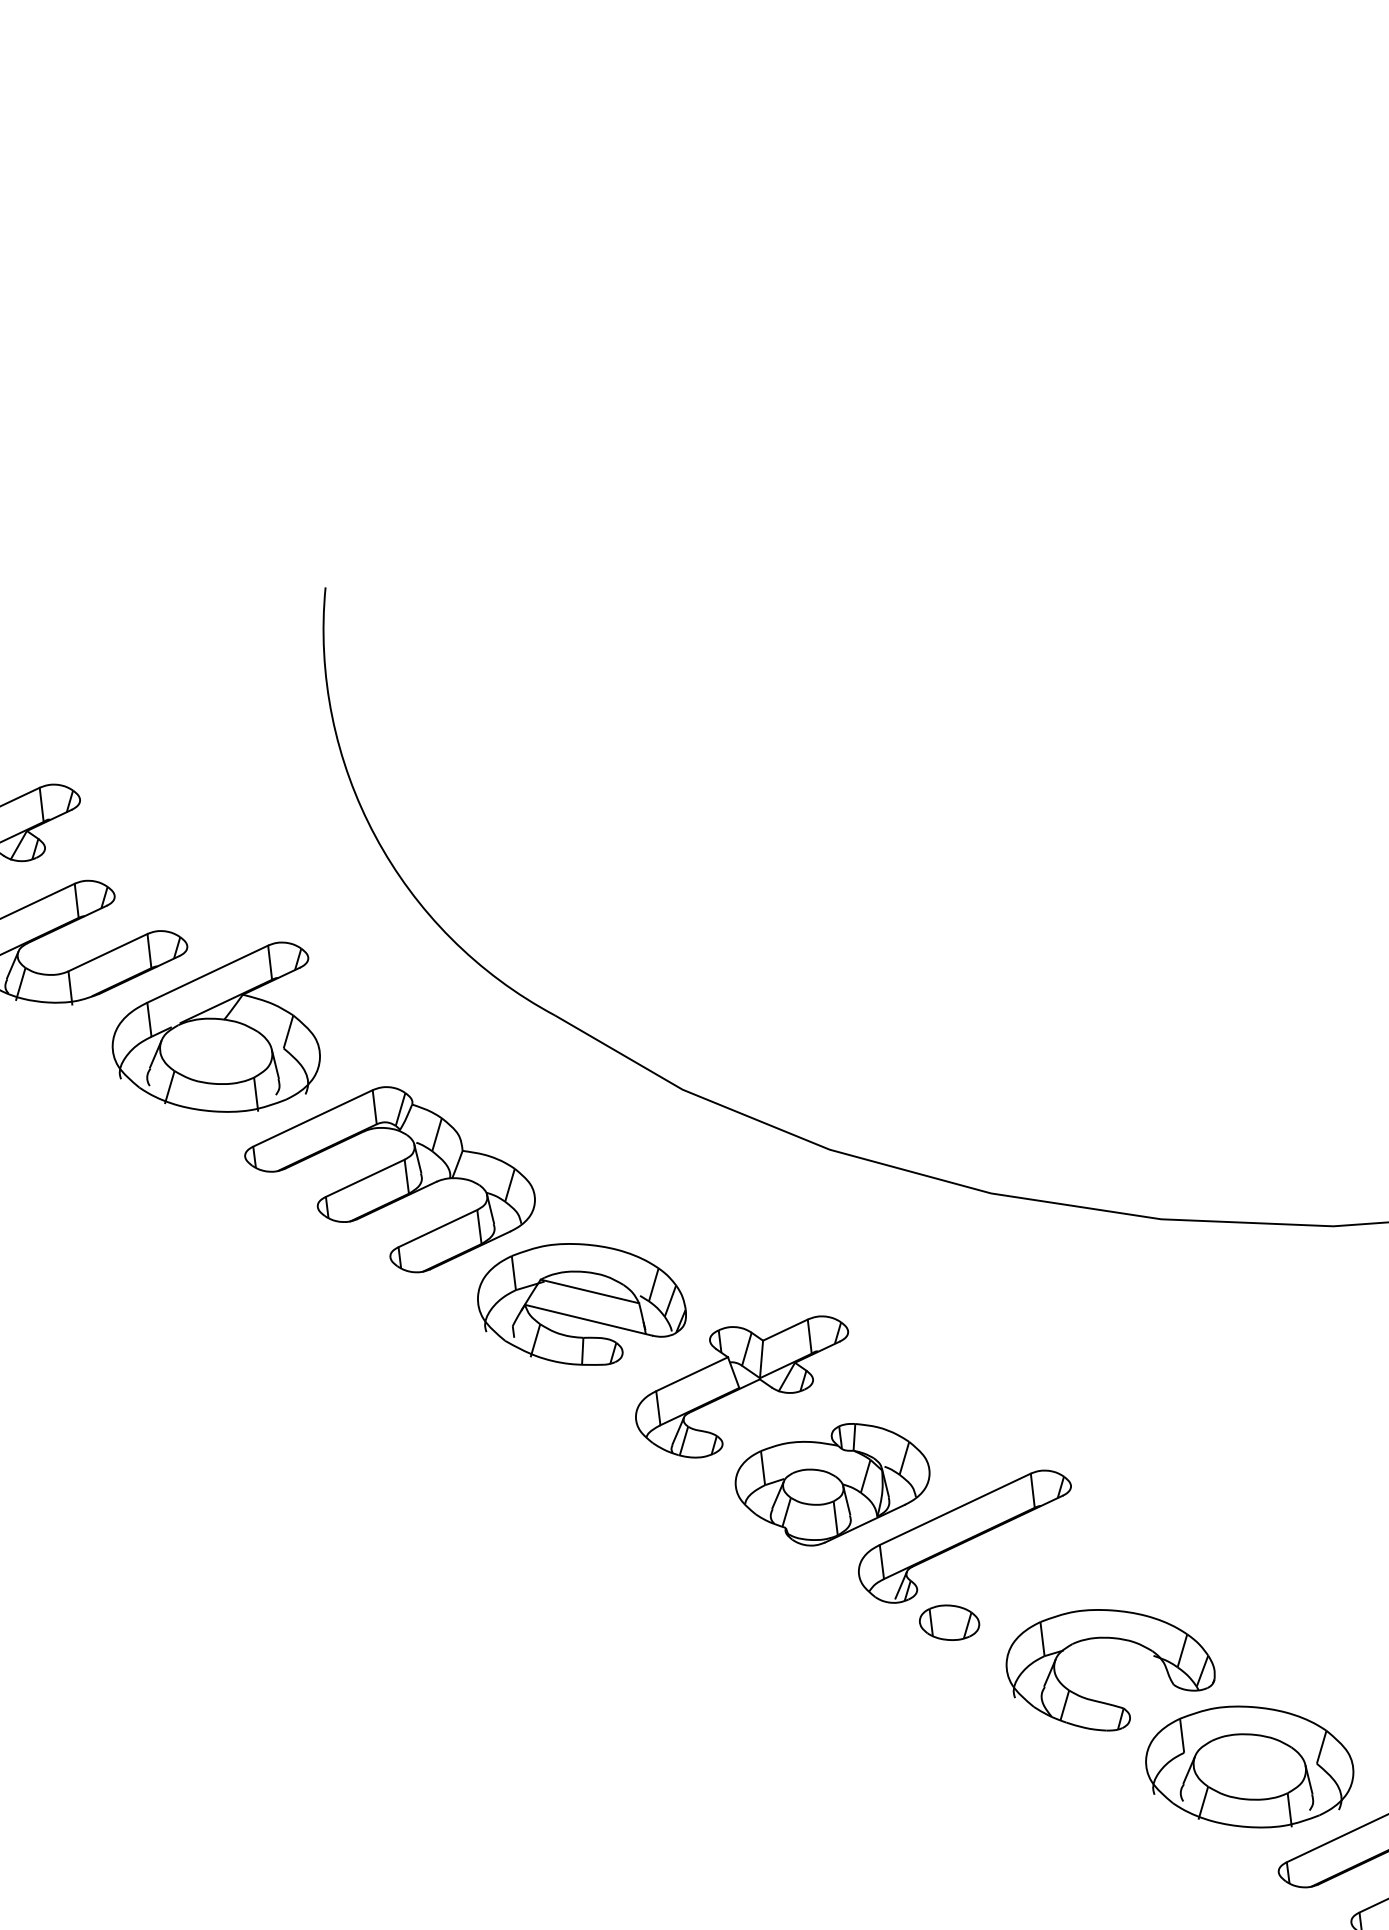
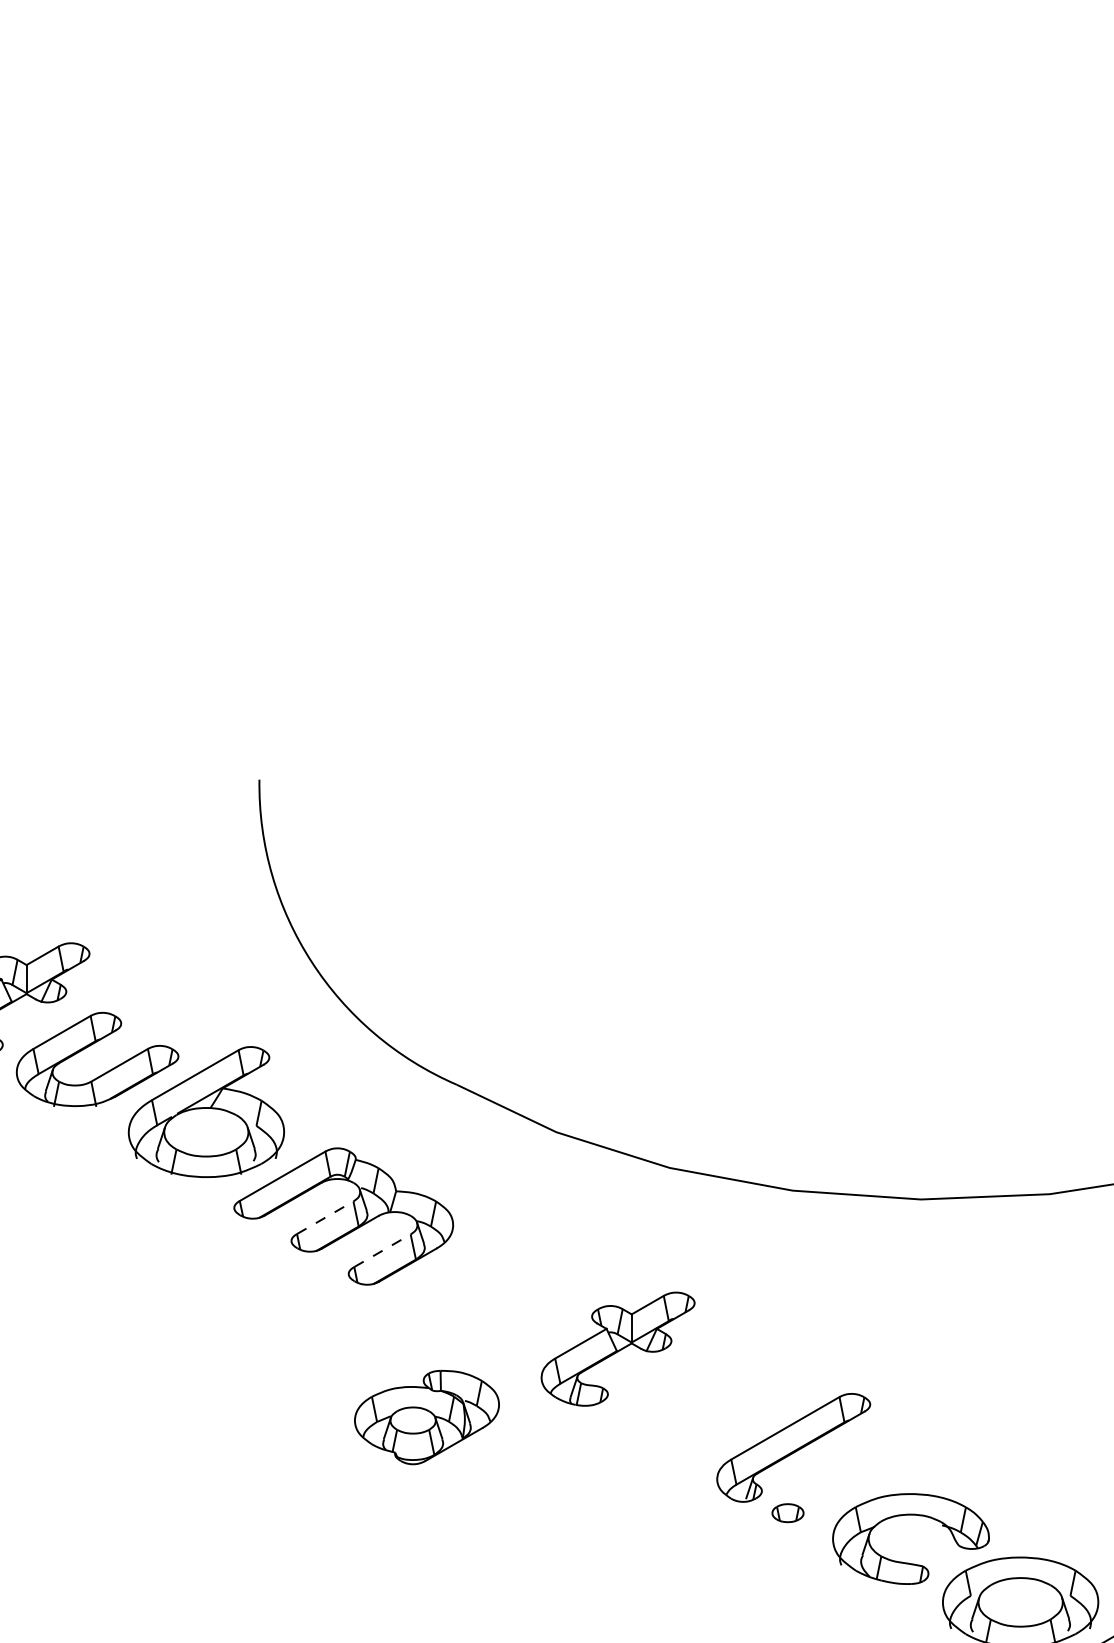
line: (365, 1178) -> (325, 1217), solid -> dashed
line: (437, 1228) -> (382, 1250), solid -> dashed
part: (581, 1304) -> (494, 1298), removed
part: (831, 1484) -> (426, 1417), moved
part: (948, 1621) -> (787, 1512), size x0.7

